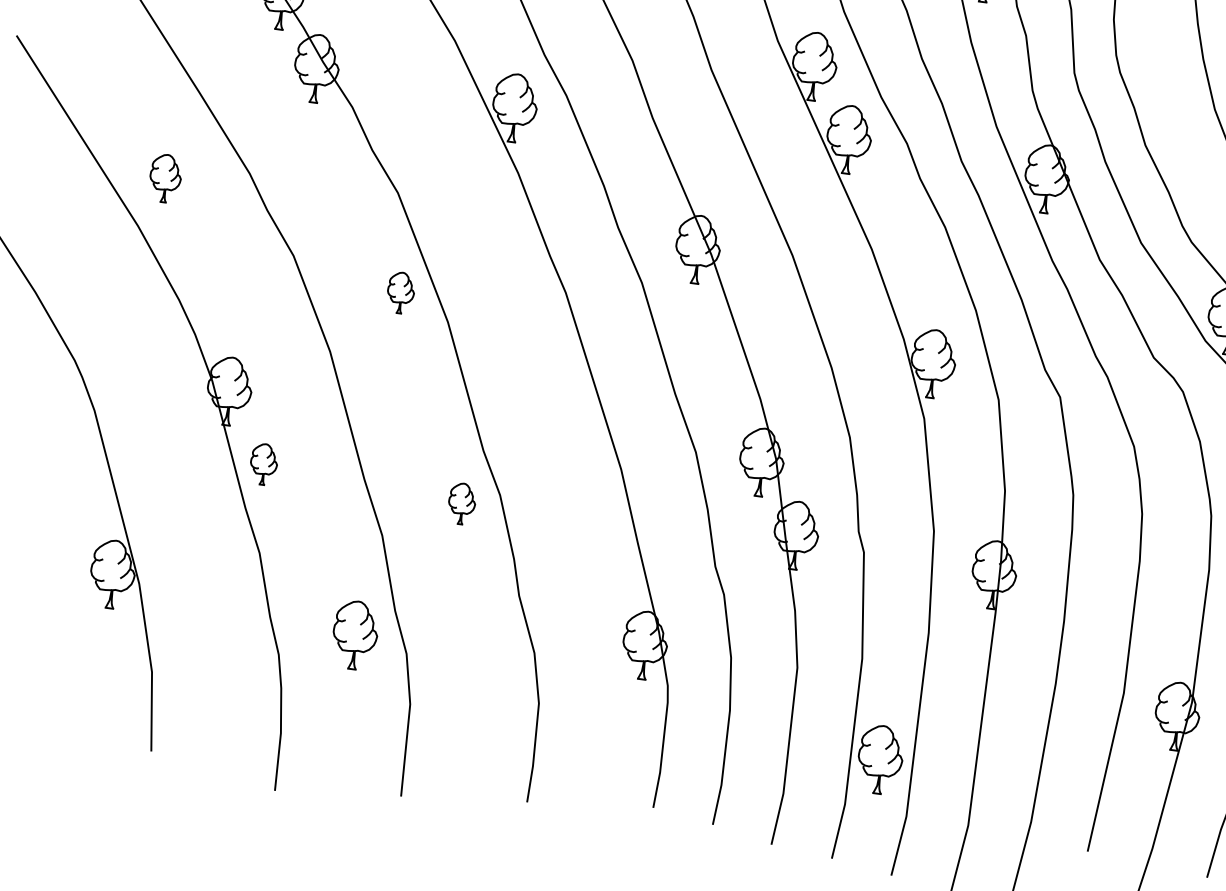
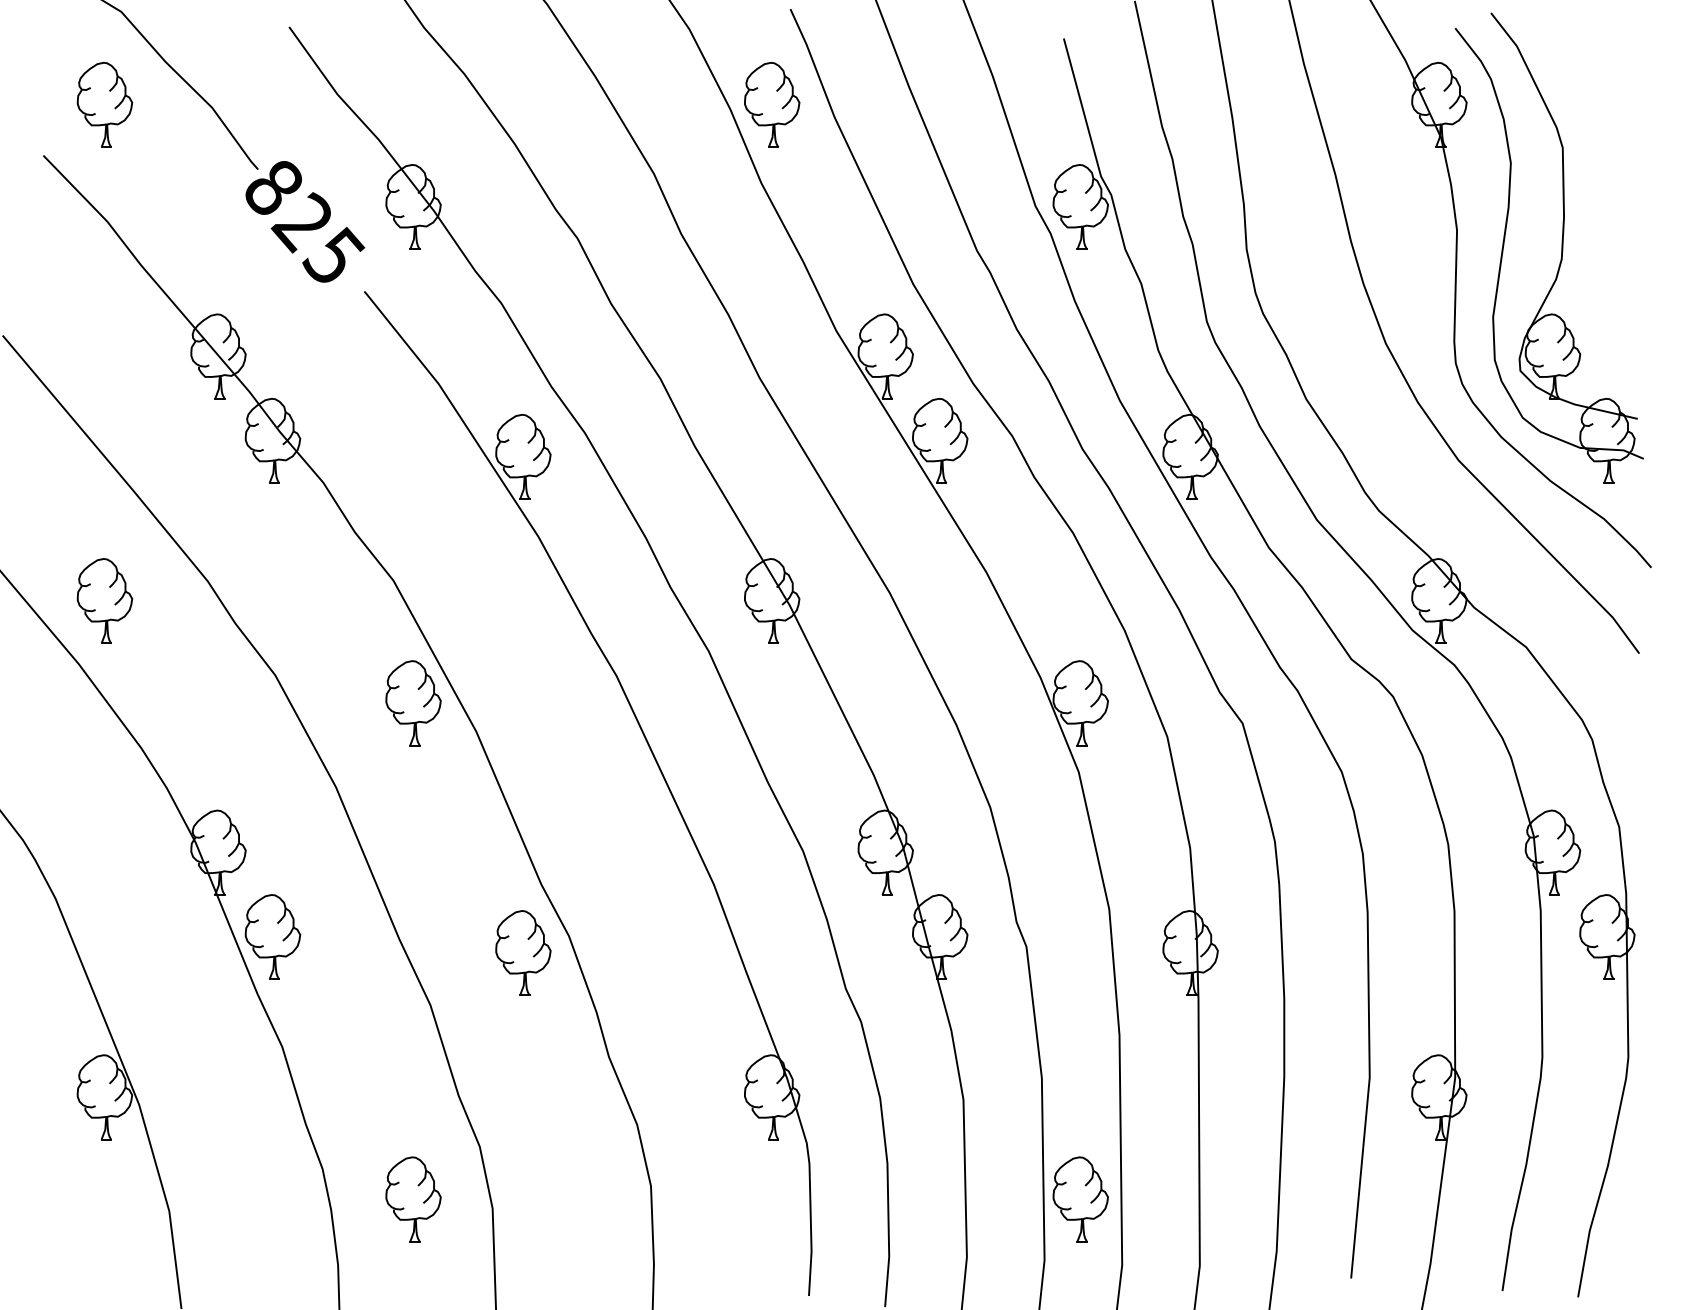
part: (165, 178) -> (104, 600), size x1.43
part: (400, 293) -> (413, 703), size x1.67
part: (263, 463) -> (272, 936), size x1.67
part: (462, 503) -> (523, 952), size x1.67
part: (355, 635) -> (413, 1199), moved

